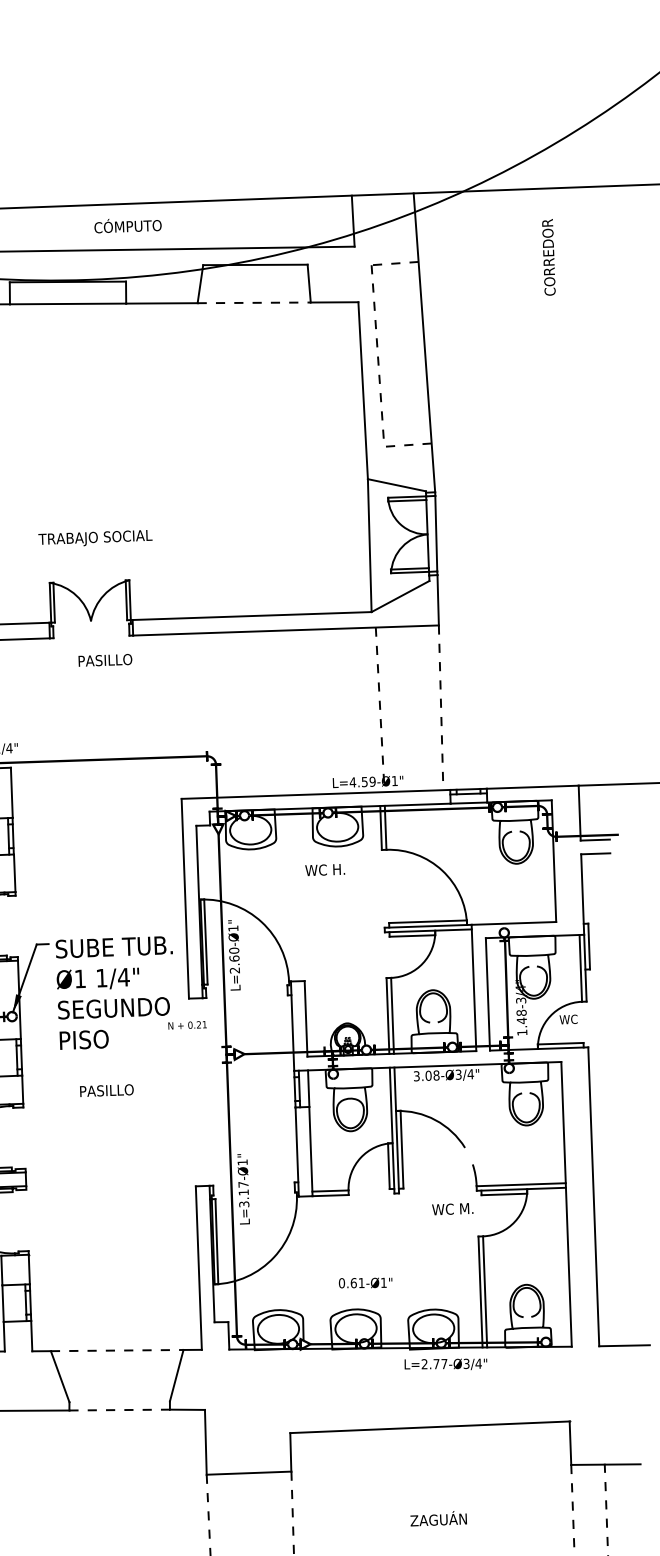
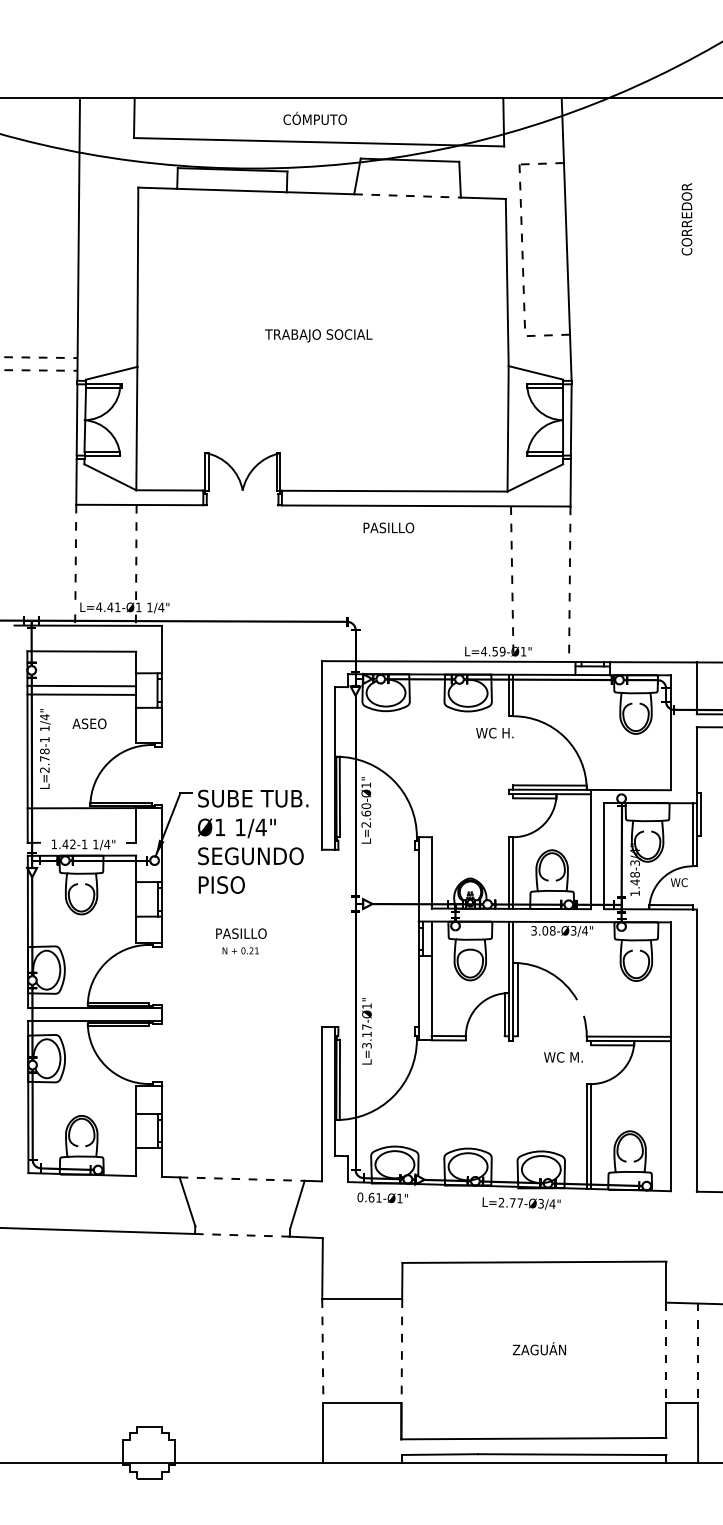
text: (127, 224) -> (314, 117), moved
text: (548, 257) -> (686, 219), moved
text: (95, 538) -> (318, 335), moved
text: (104, 659) -> (388, 527), moved
text: (324, 869) -> (494, 732), moved
text: (187, 1024) -> (240, 950), moved
text: (365, 1282) -> (382, 1197), moved
text: (445, 1364) -> (521, 1203), moved

